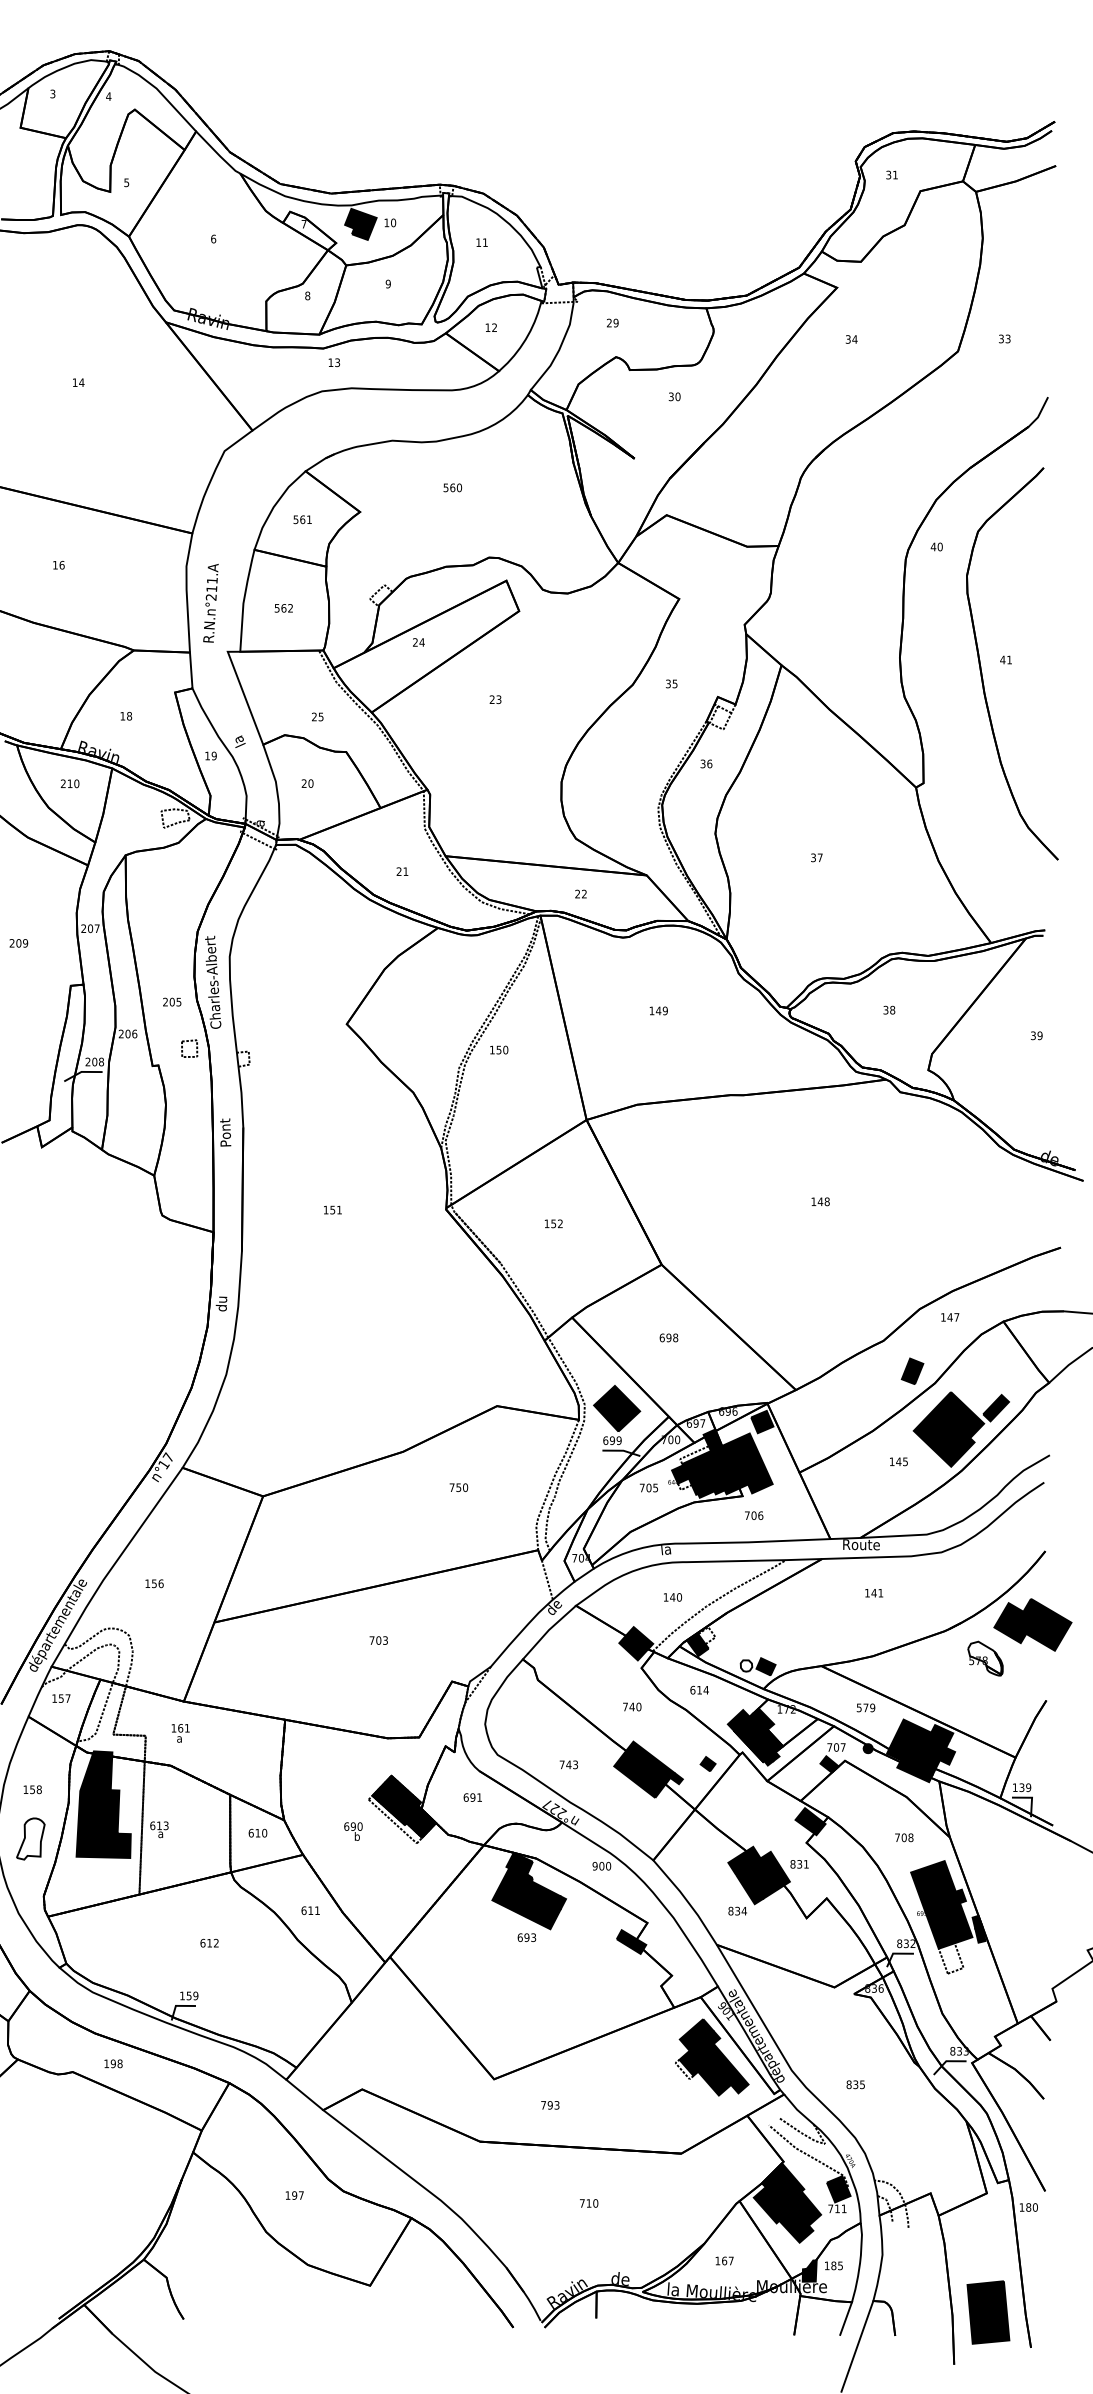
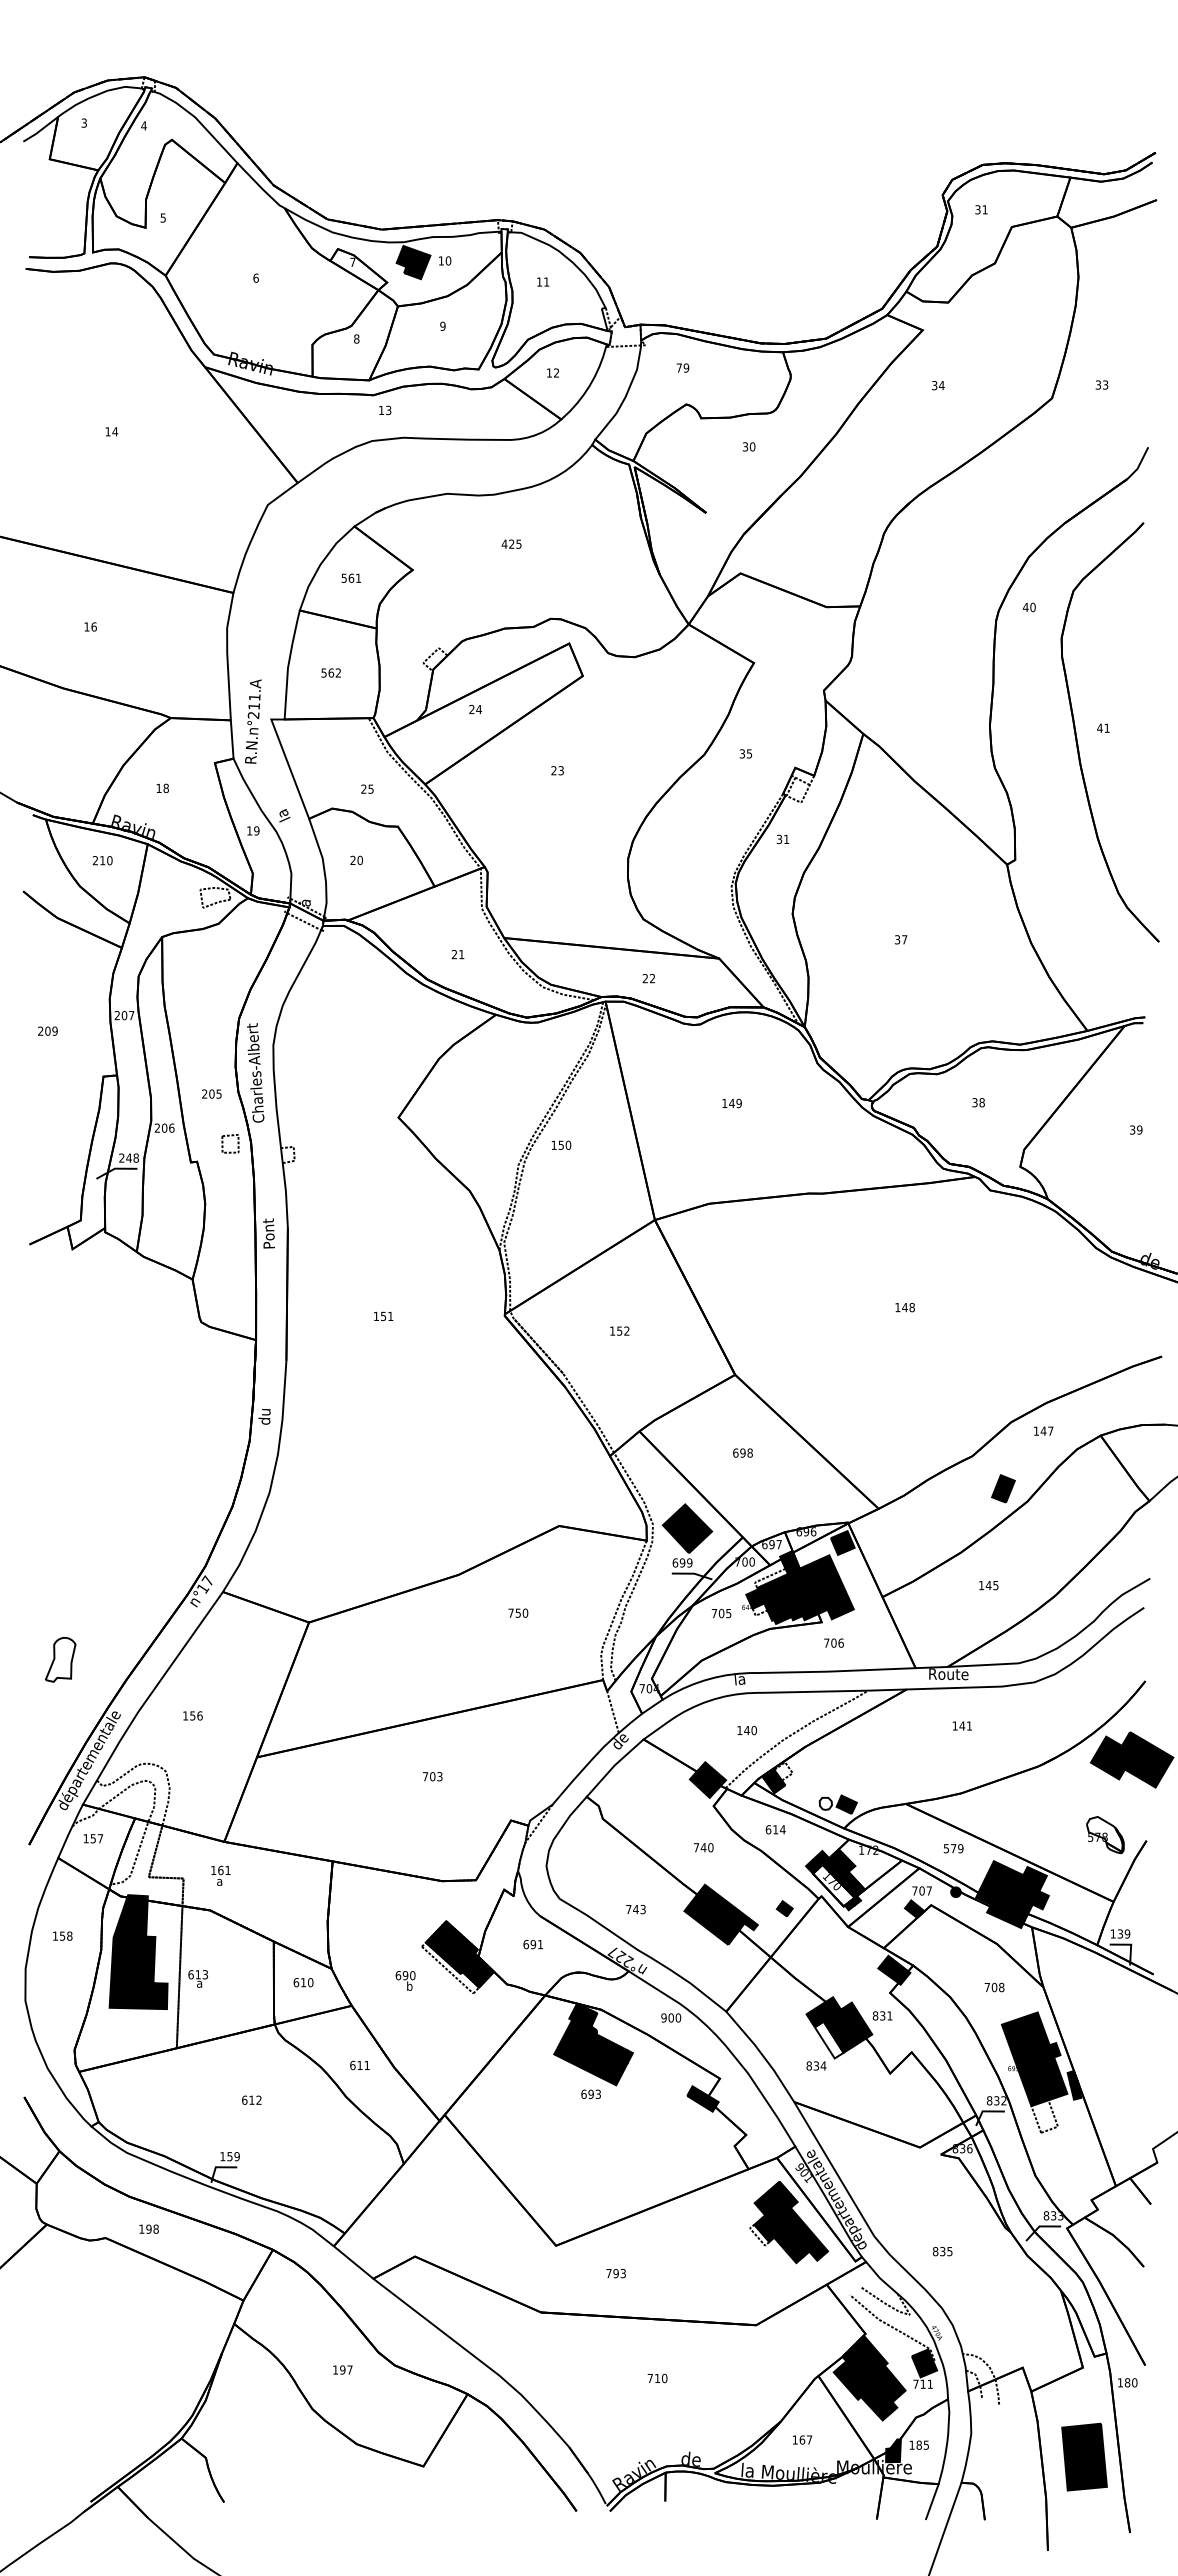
text: (608, 322) -> (678, 367), 29 -> 79
text: (452, 487) -> (511, 543), 560 -> 425
text: (211, 603) -> (253, 721), moved
text: (709, 764) -> (786, 839), 36 -> 31
text: (94, 1061) -> (128, 1157), 208 -> 248
part: (961, 1429) -> (1055, 1550), removed
part: (985, 1659) -> (1105, 1835), moved
fill: (753, 1742) -> (833, 1885), removed
part: (30, 1838) -> (60, 1659), moved
fill: (748, 1886) -> (828, 2039), removed
part: (988, 2311) -> (1084, 2456), moved

